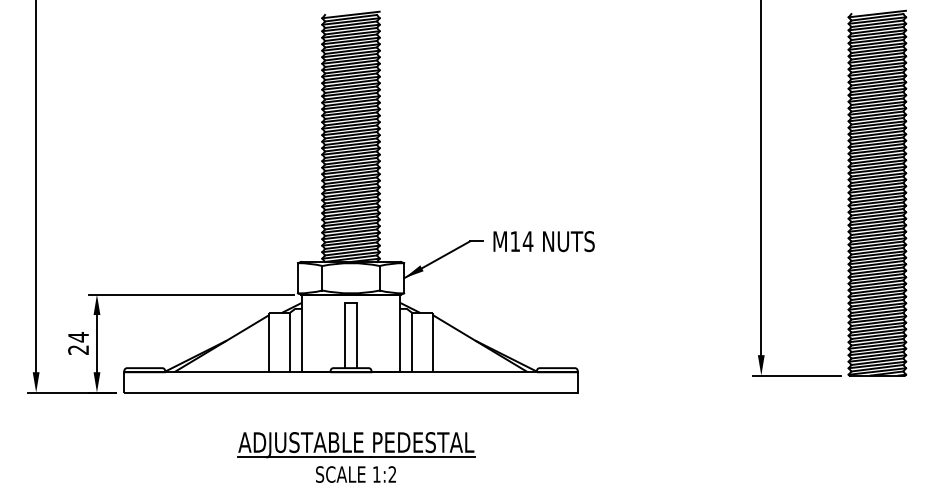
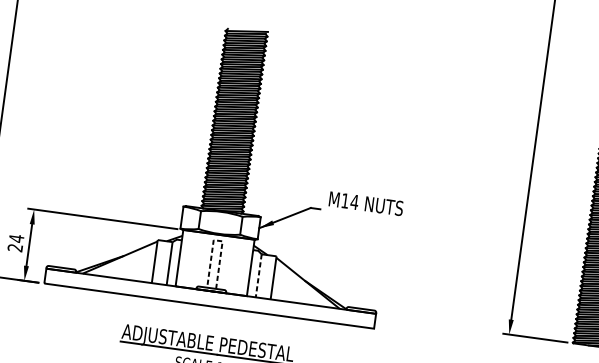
text: (543, 241) -> (365, 203), moved
line: (350, 302) -> (217, 240), solid -> dashed
line: (412, 342) -> (258, 275), solid -> dashed

